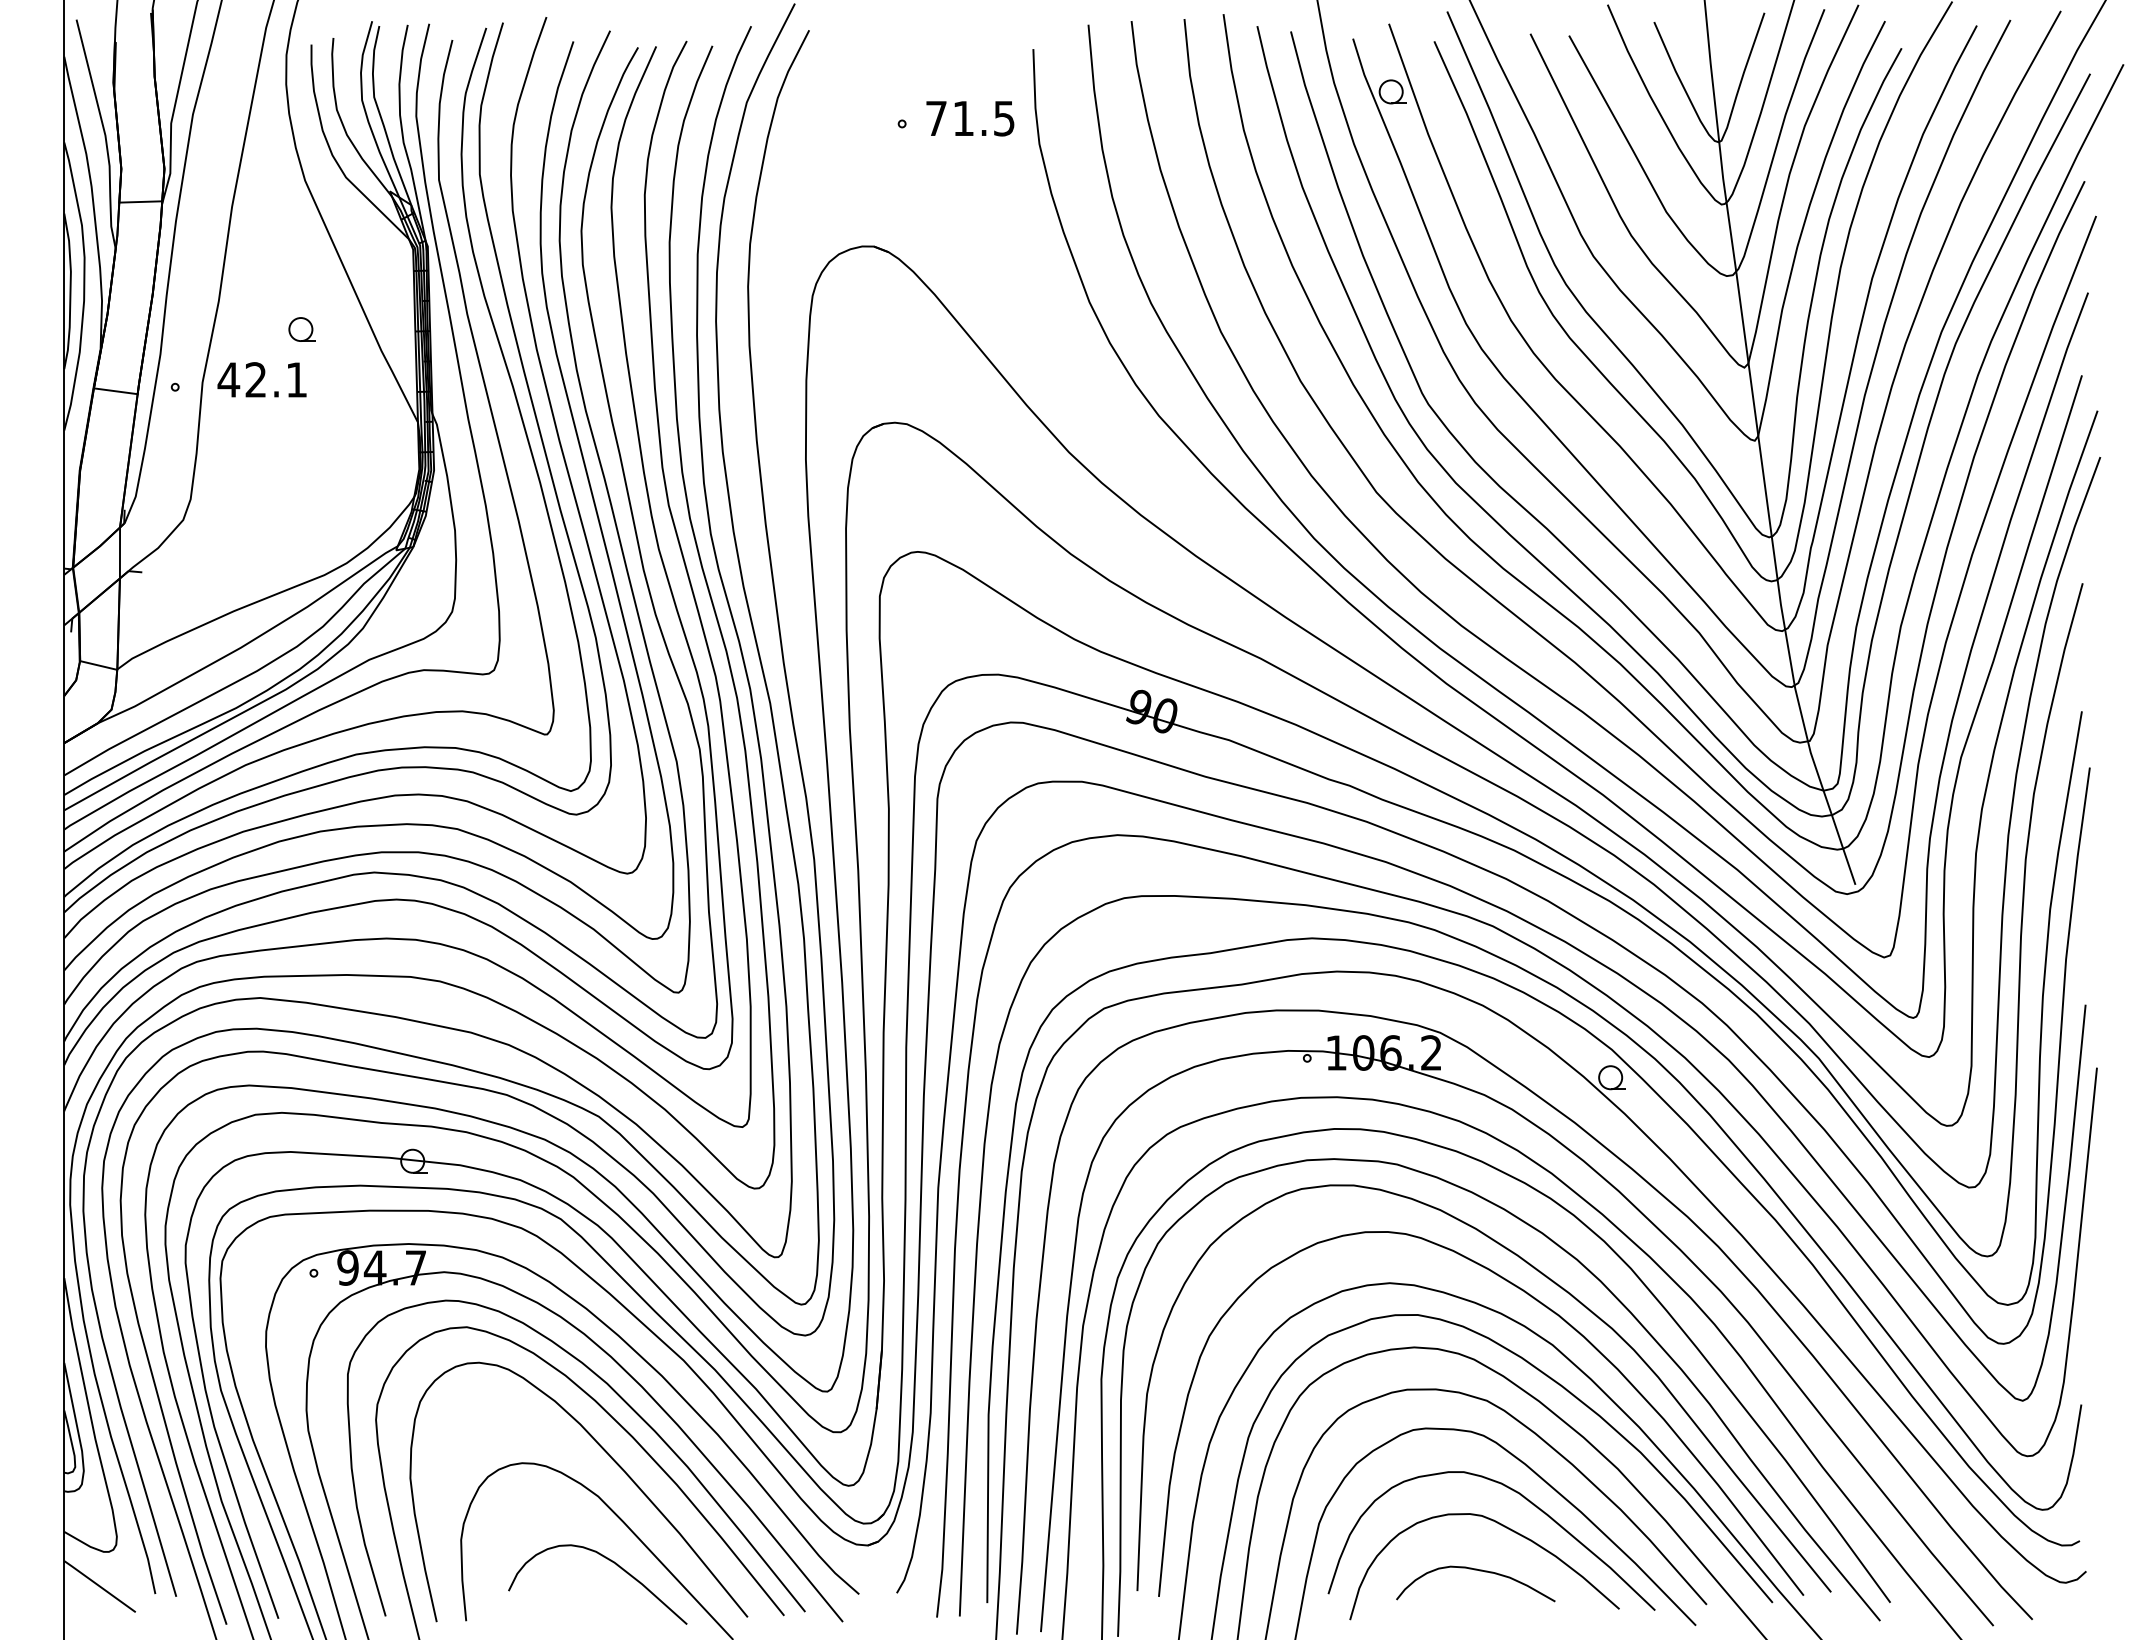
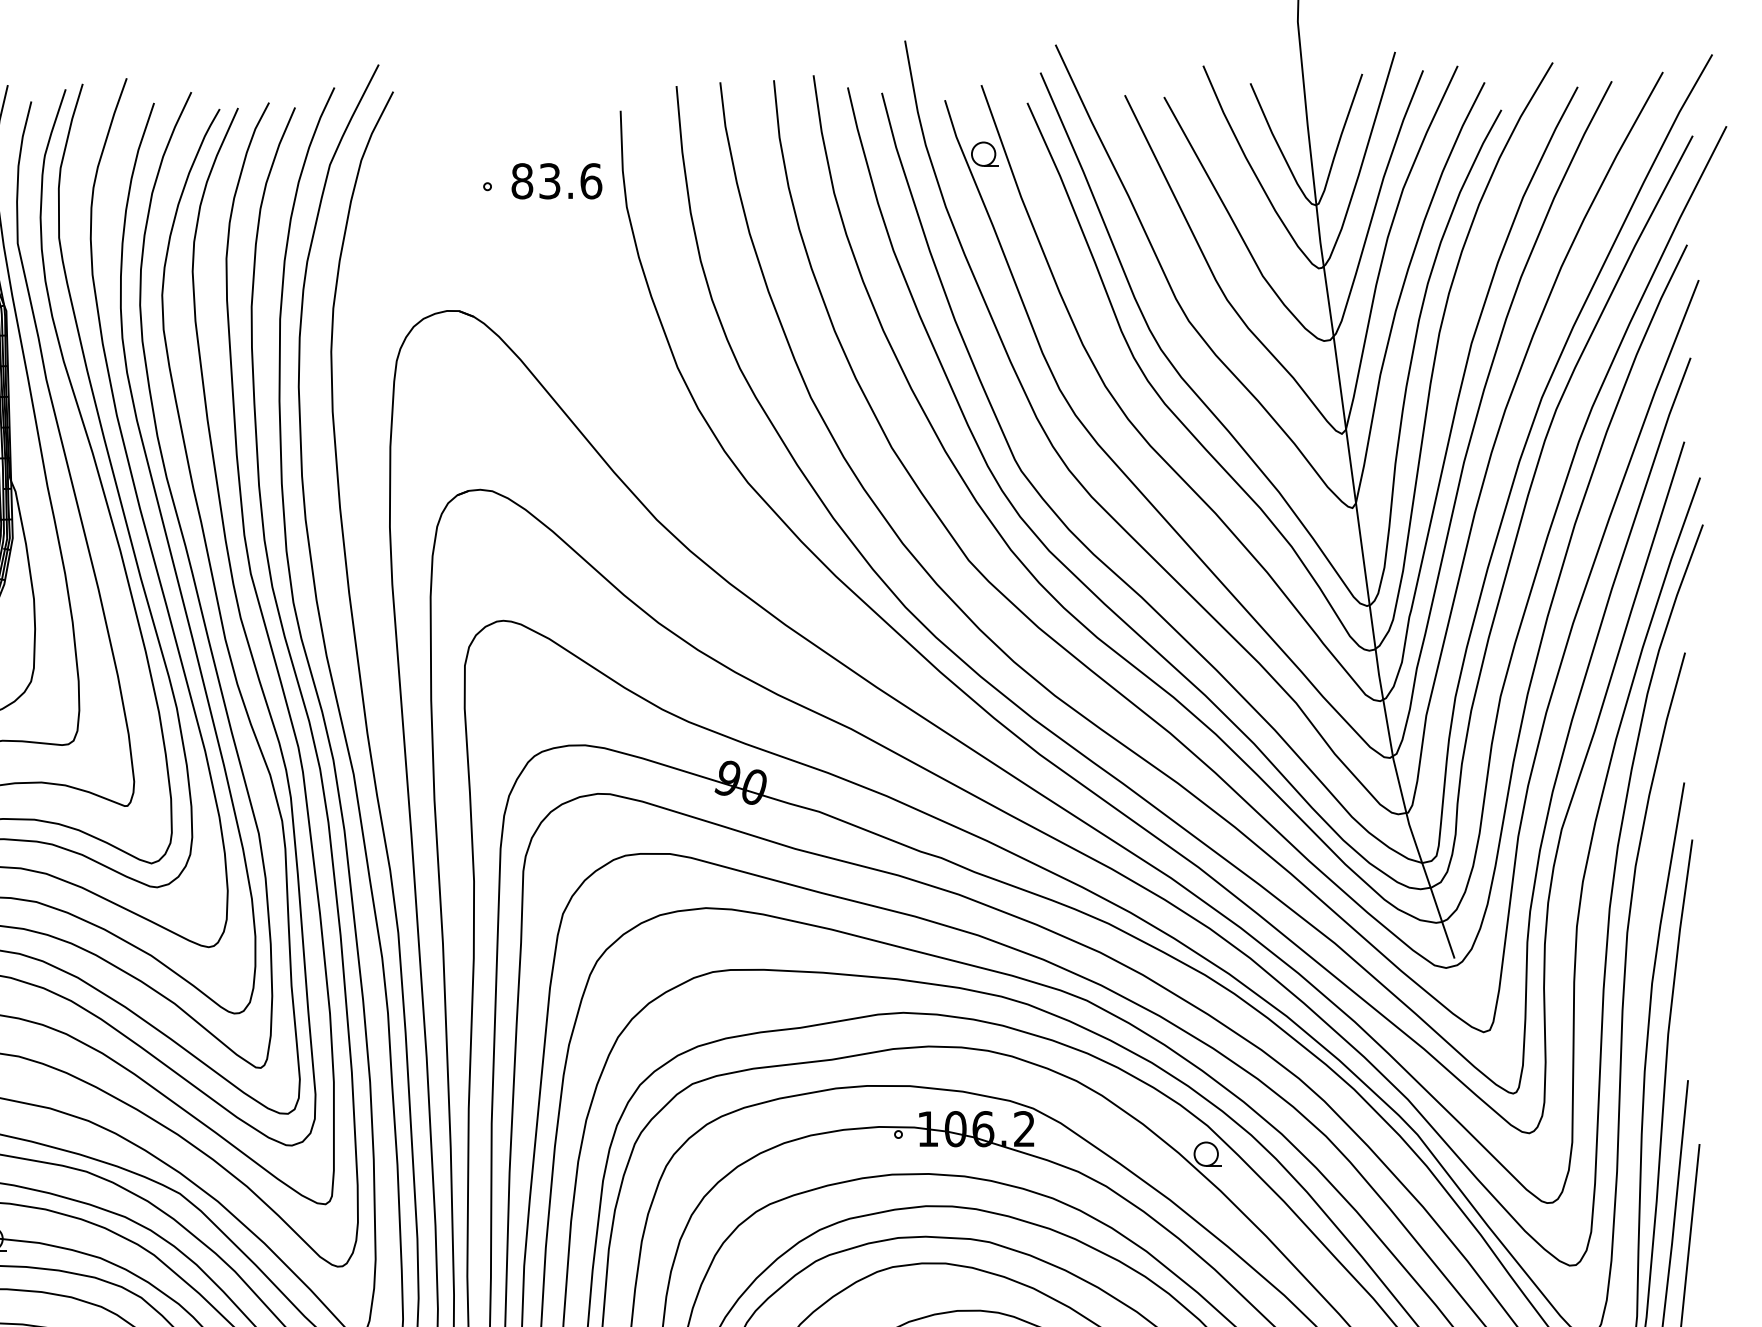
text: (970, 118) -> (556, 181), 71.5 -> 83.6

